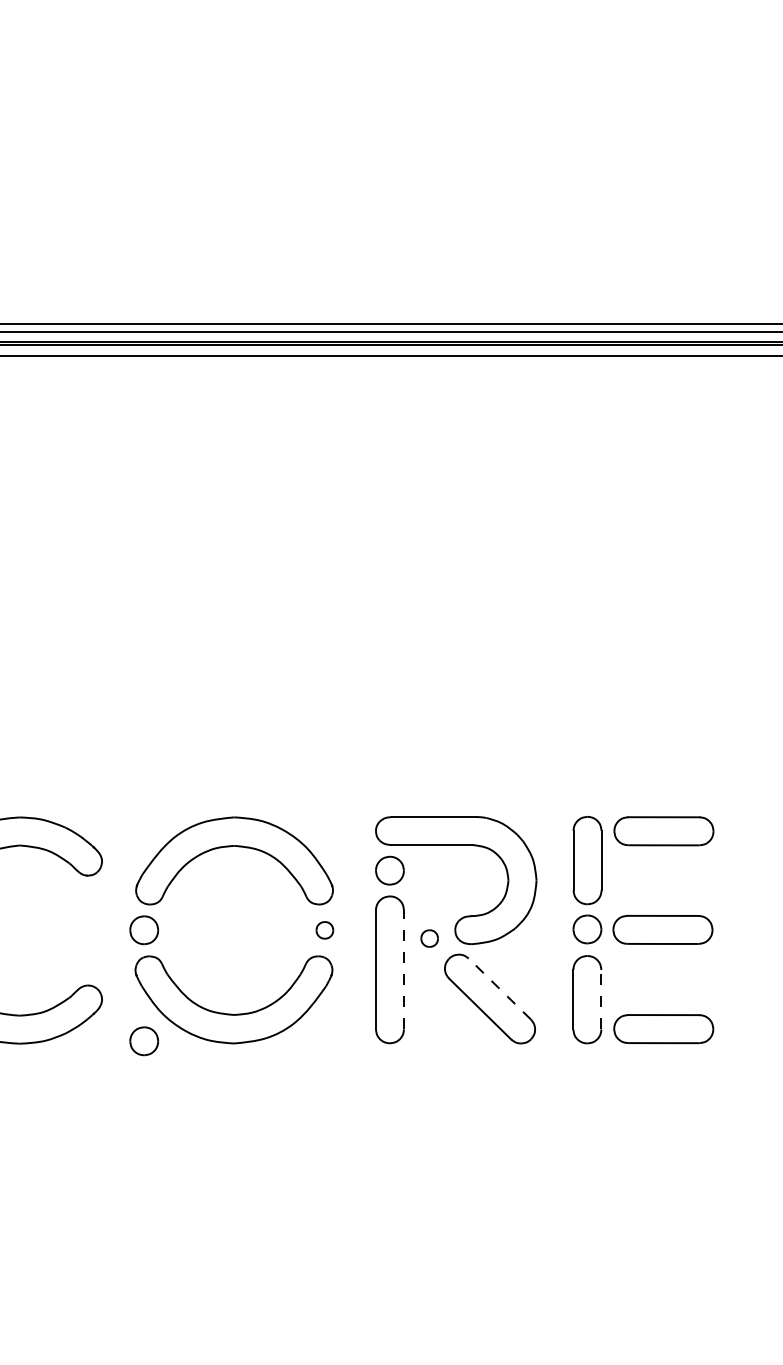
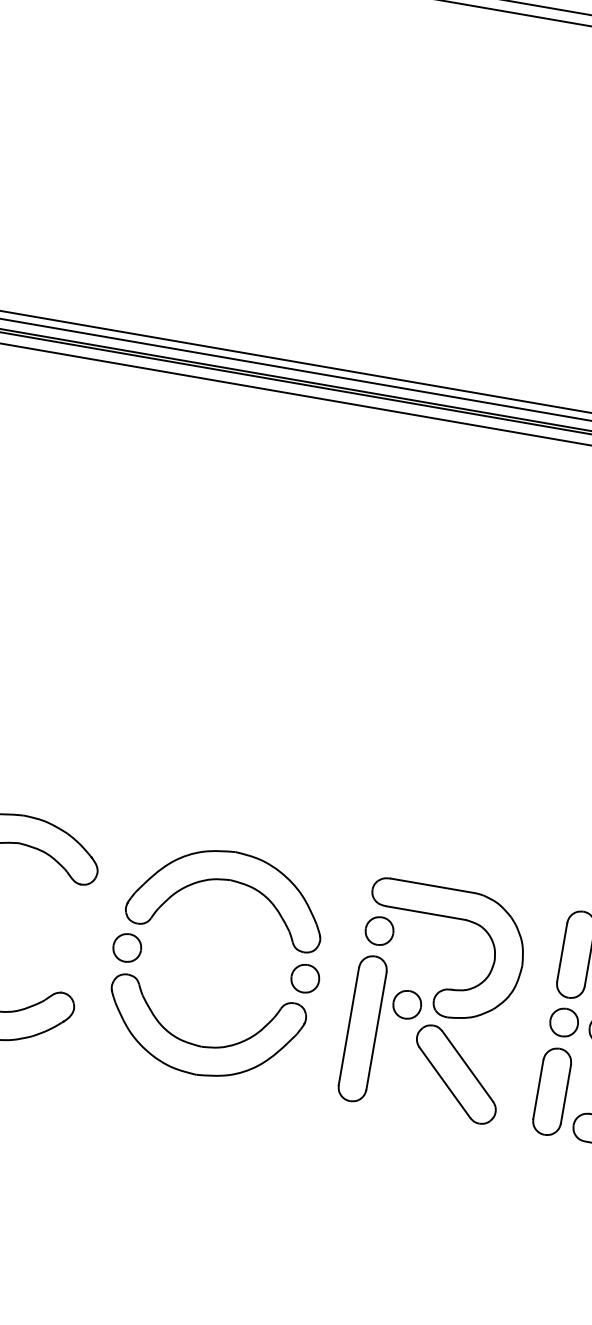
part: (324, 930) -> (304, 978), size x1.67
part: (429, 938) -> (407, 1004), size x1.67
line: (403, 969) -> (376, 1030), dashed -> solid
line: (499, 988) -> (467, 1065), dashed -> solid
line: (601, 999) -> (566, 1094), dashed -> solid
part: (144, 1041) -> (108, 1057), removed

